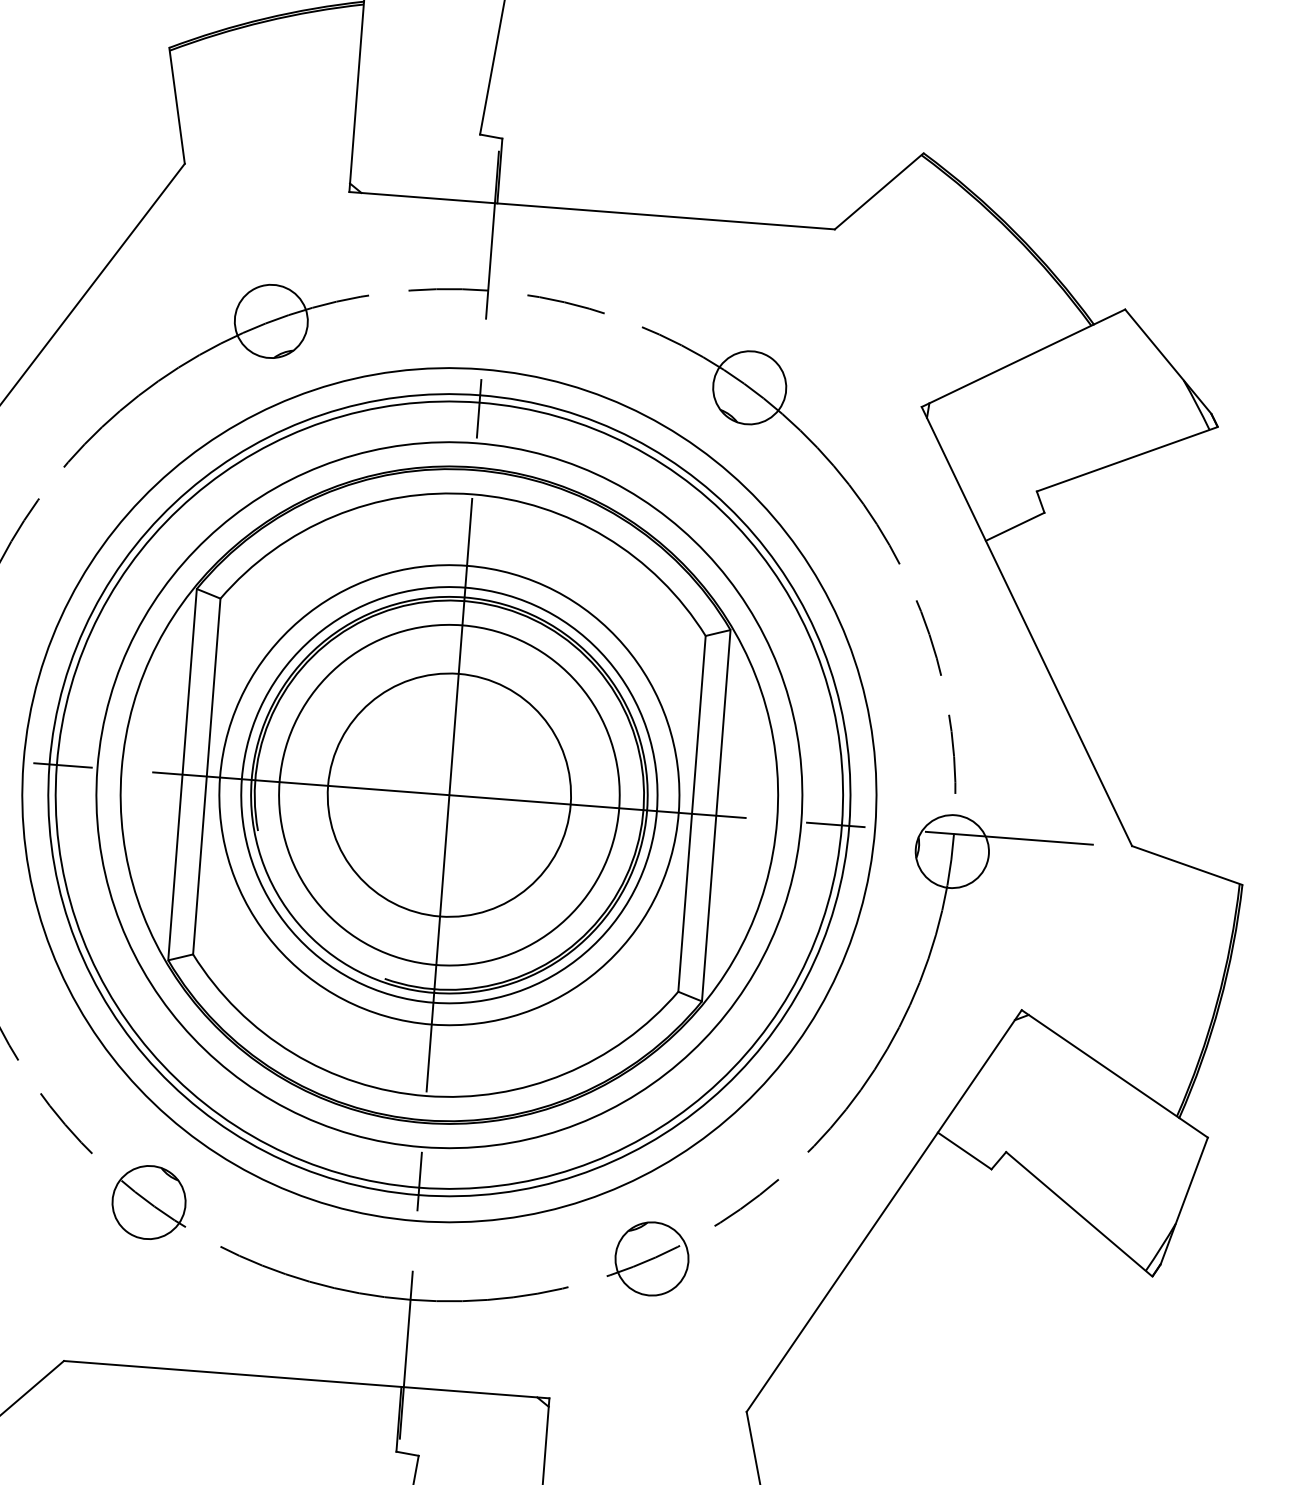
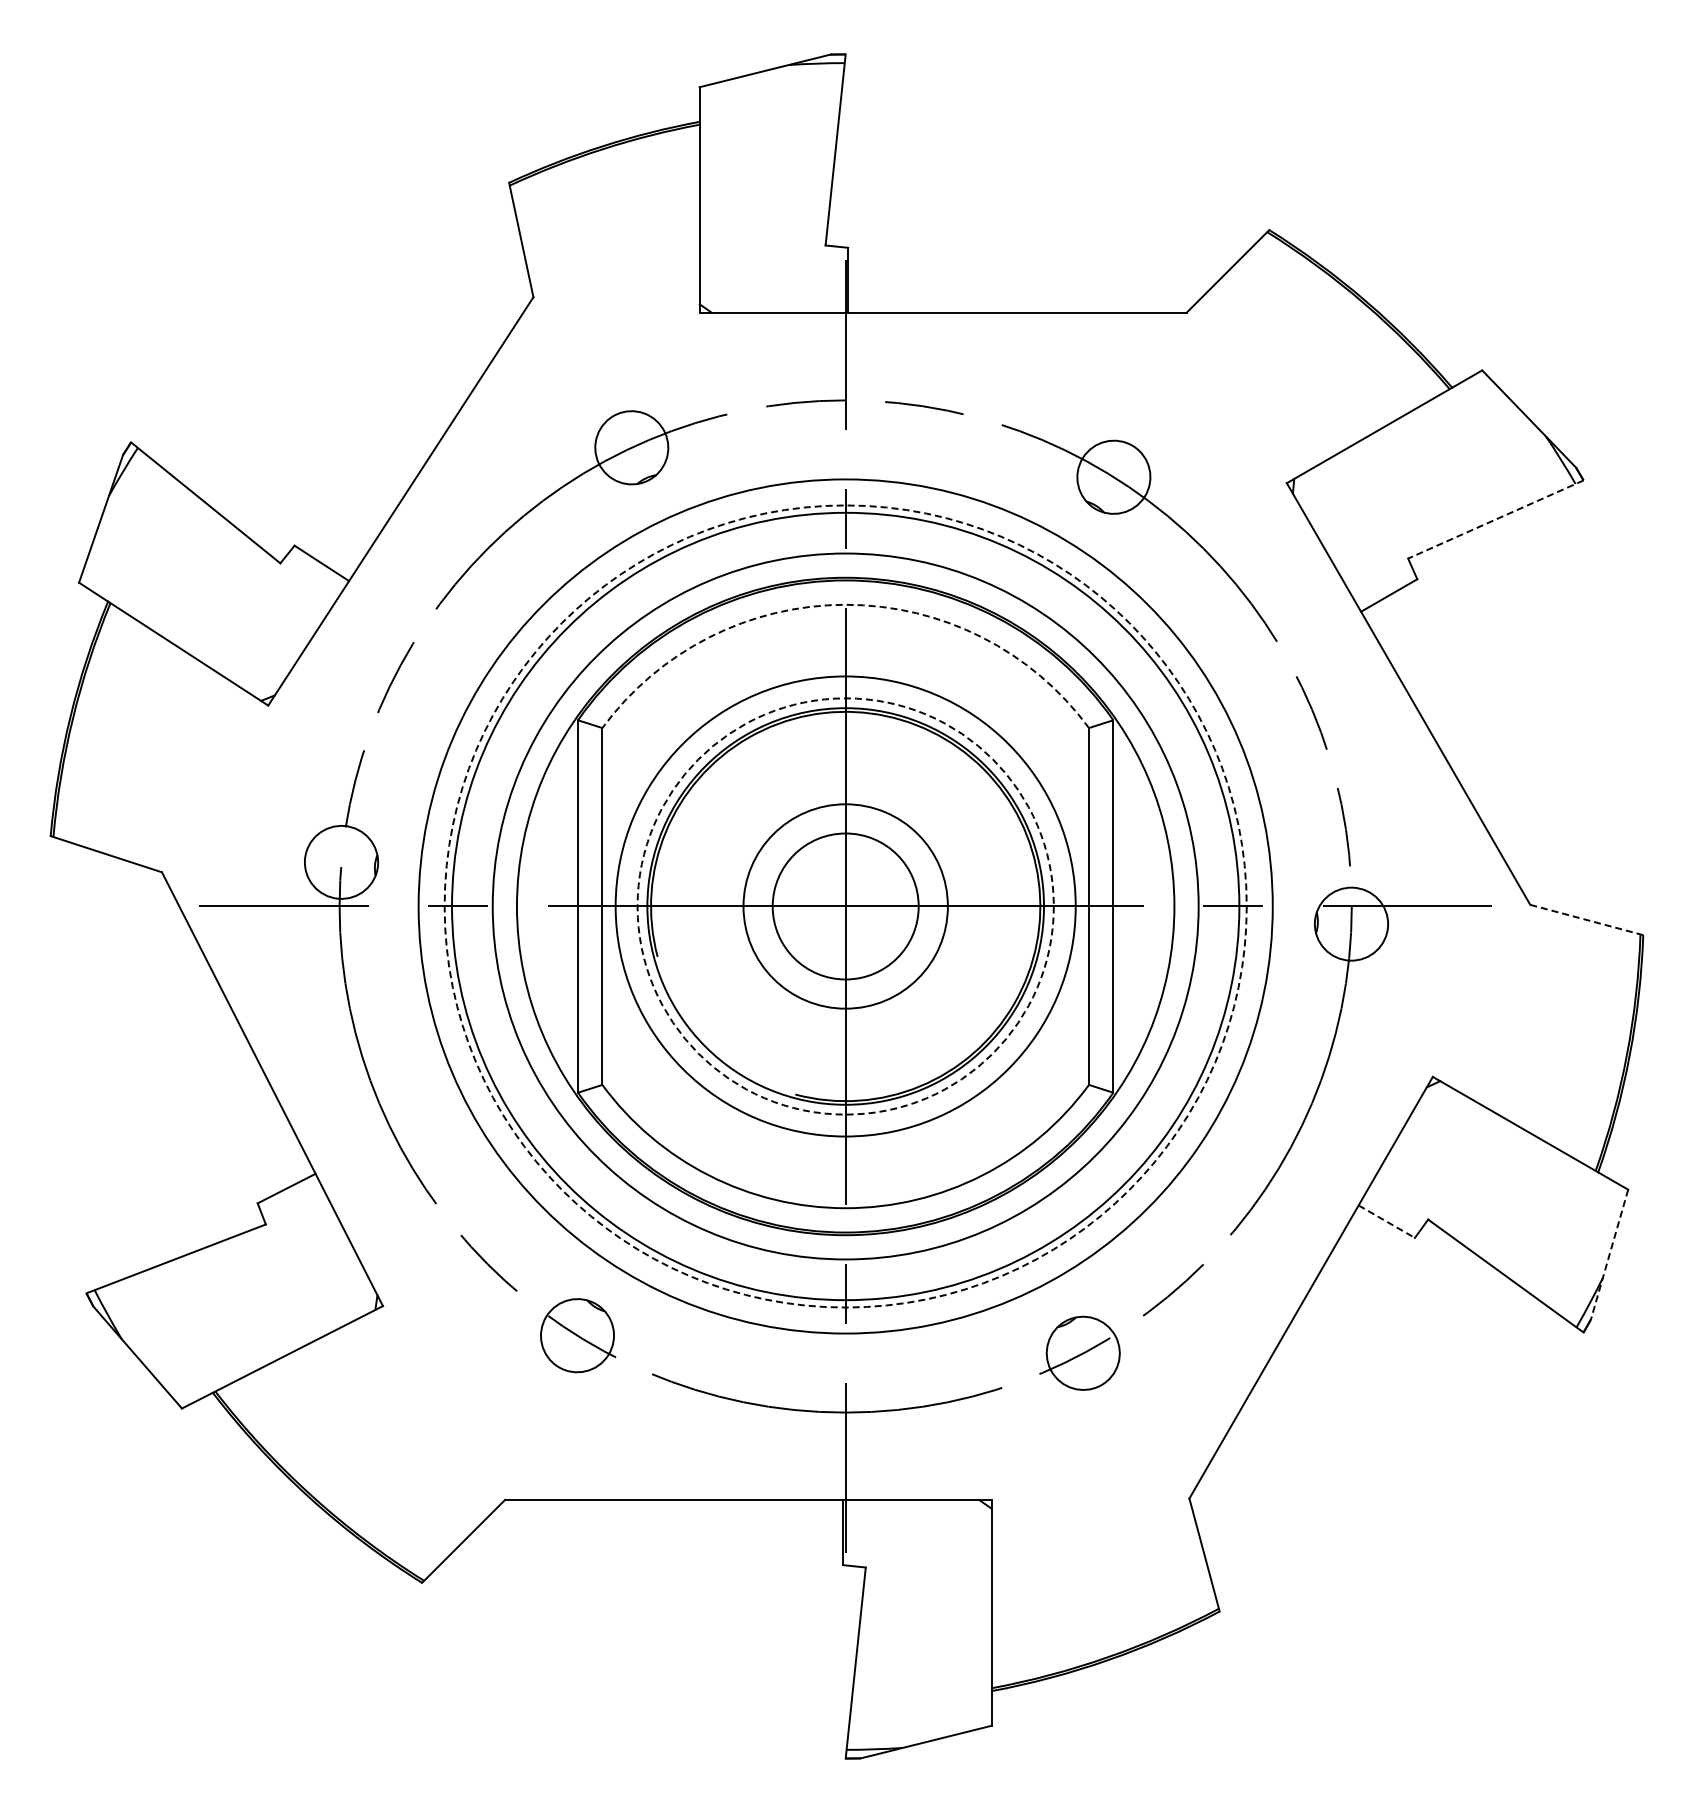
line: (1126, 459) -> (1495, 519), solid -> dashed
arc: (472, 494) -> (845, 604), solid -> dashed
circle: (449, 795) -> (845, 906), size x0.6
circle: (449, 795) -> (845, 906), size x0.6
circle: (449, 795) -> (845, 906), solid -> dashed
circle: (449, 795) -> (845, 906), solid -> dashed
line: (1187, 866) -> (1587, 920), solid -> dashed
line: (965, 1150) -> (1387, 1221), solid -> dashed
line: (1184, 1200) -> (1609, 1254), solid -> dashed

